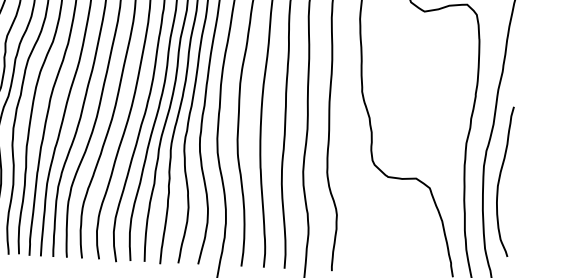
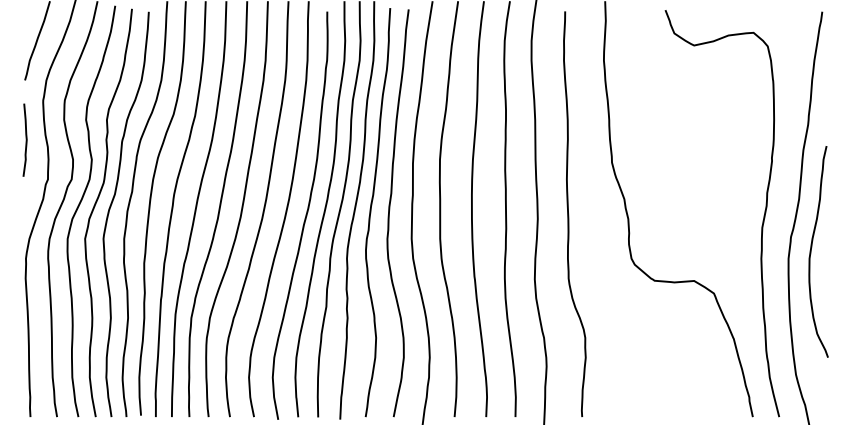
curve: (499, 181) -> (811, 251), moved

